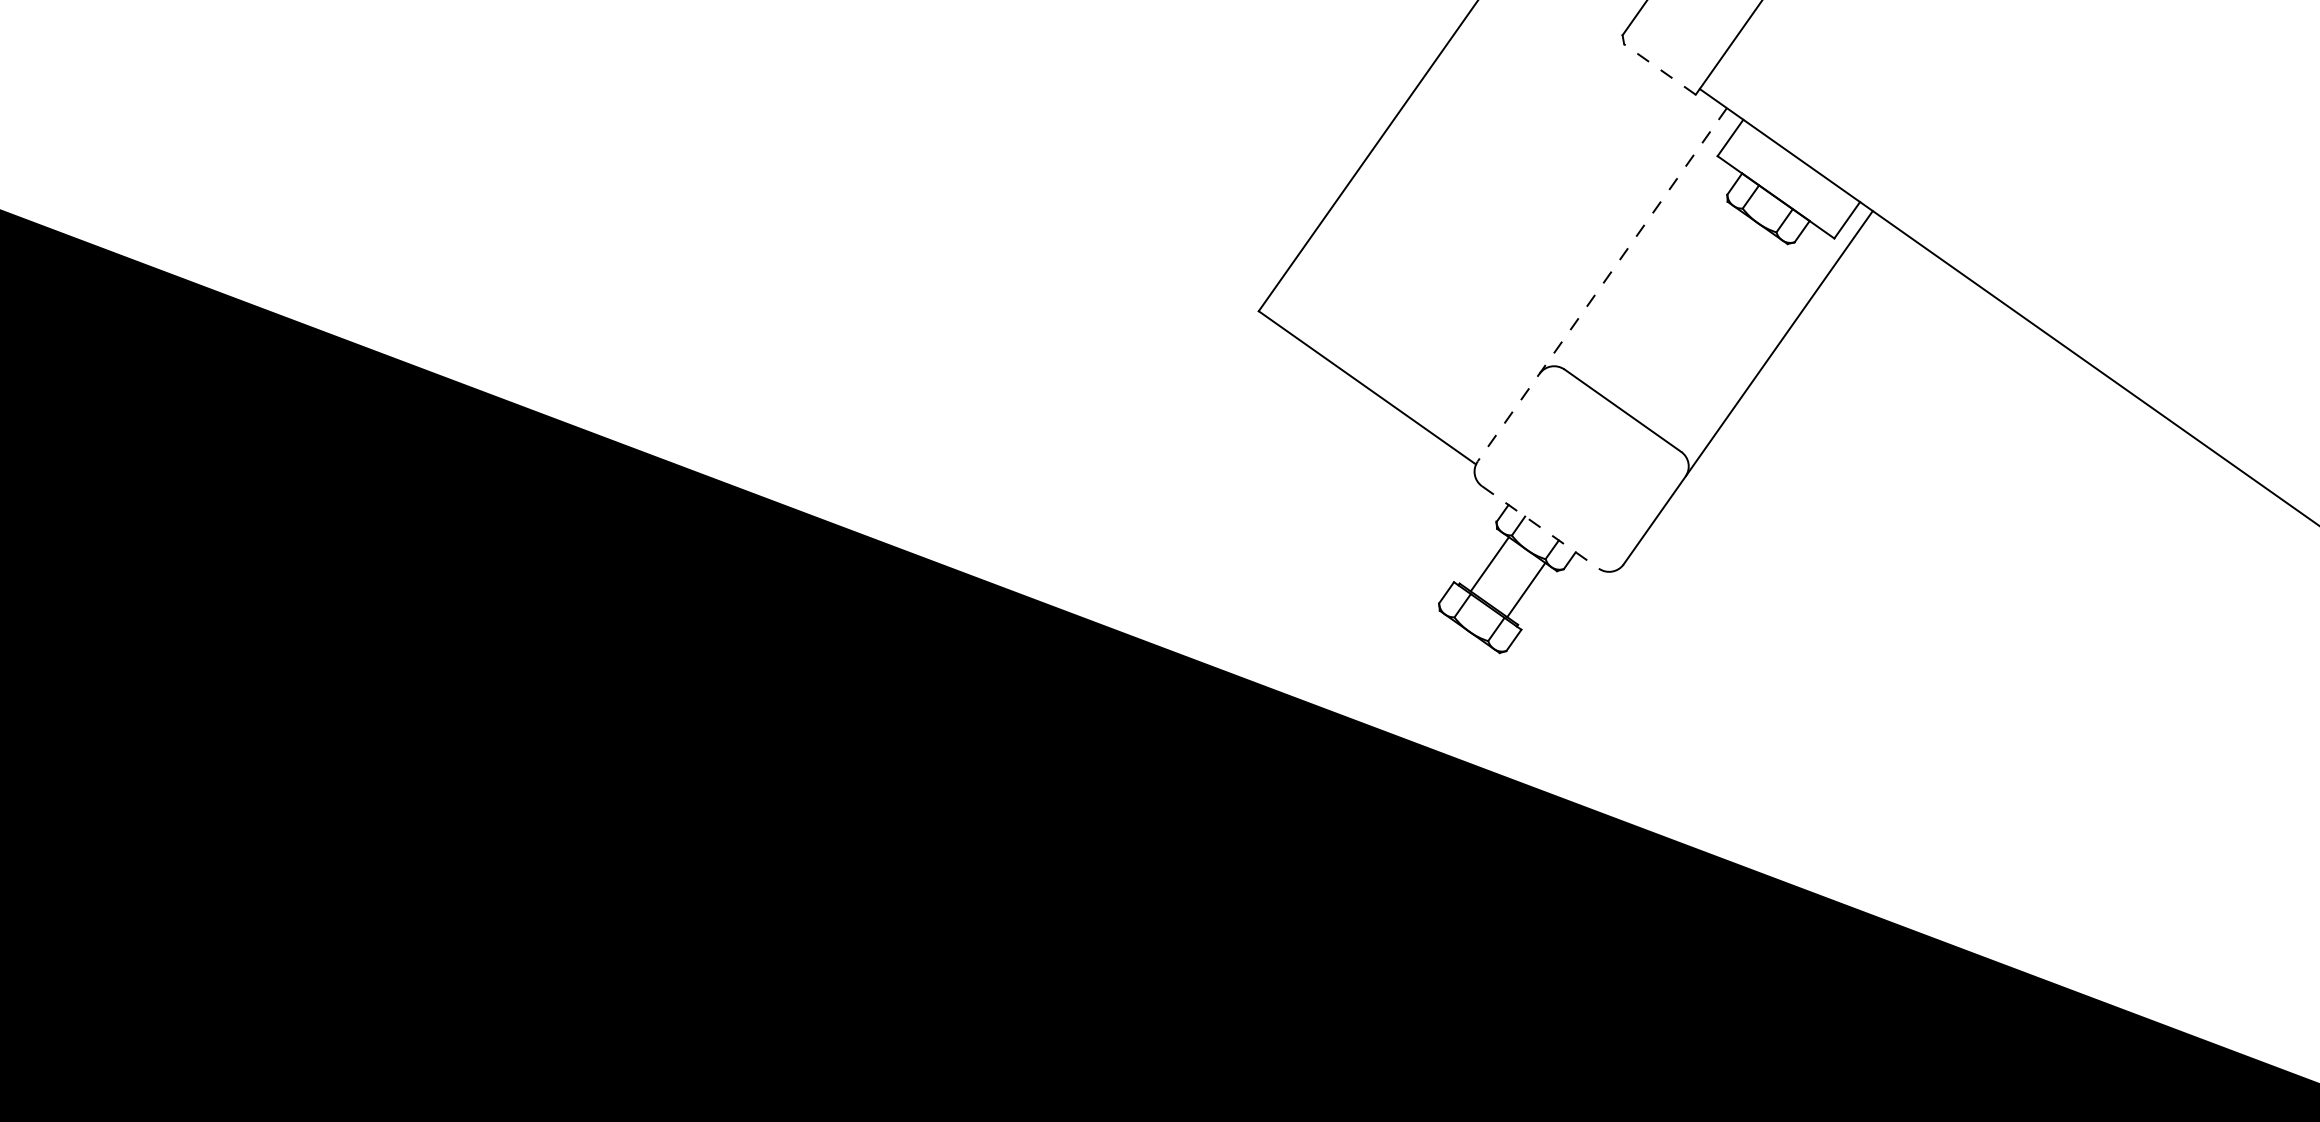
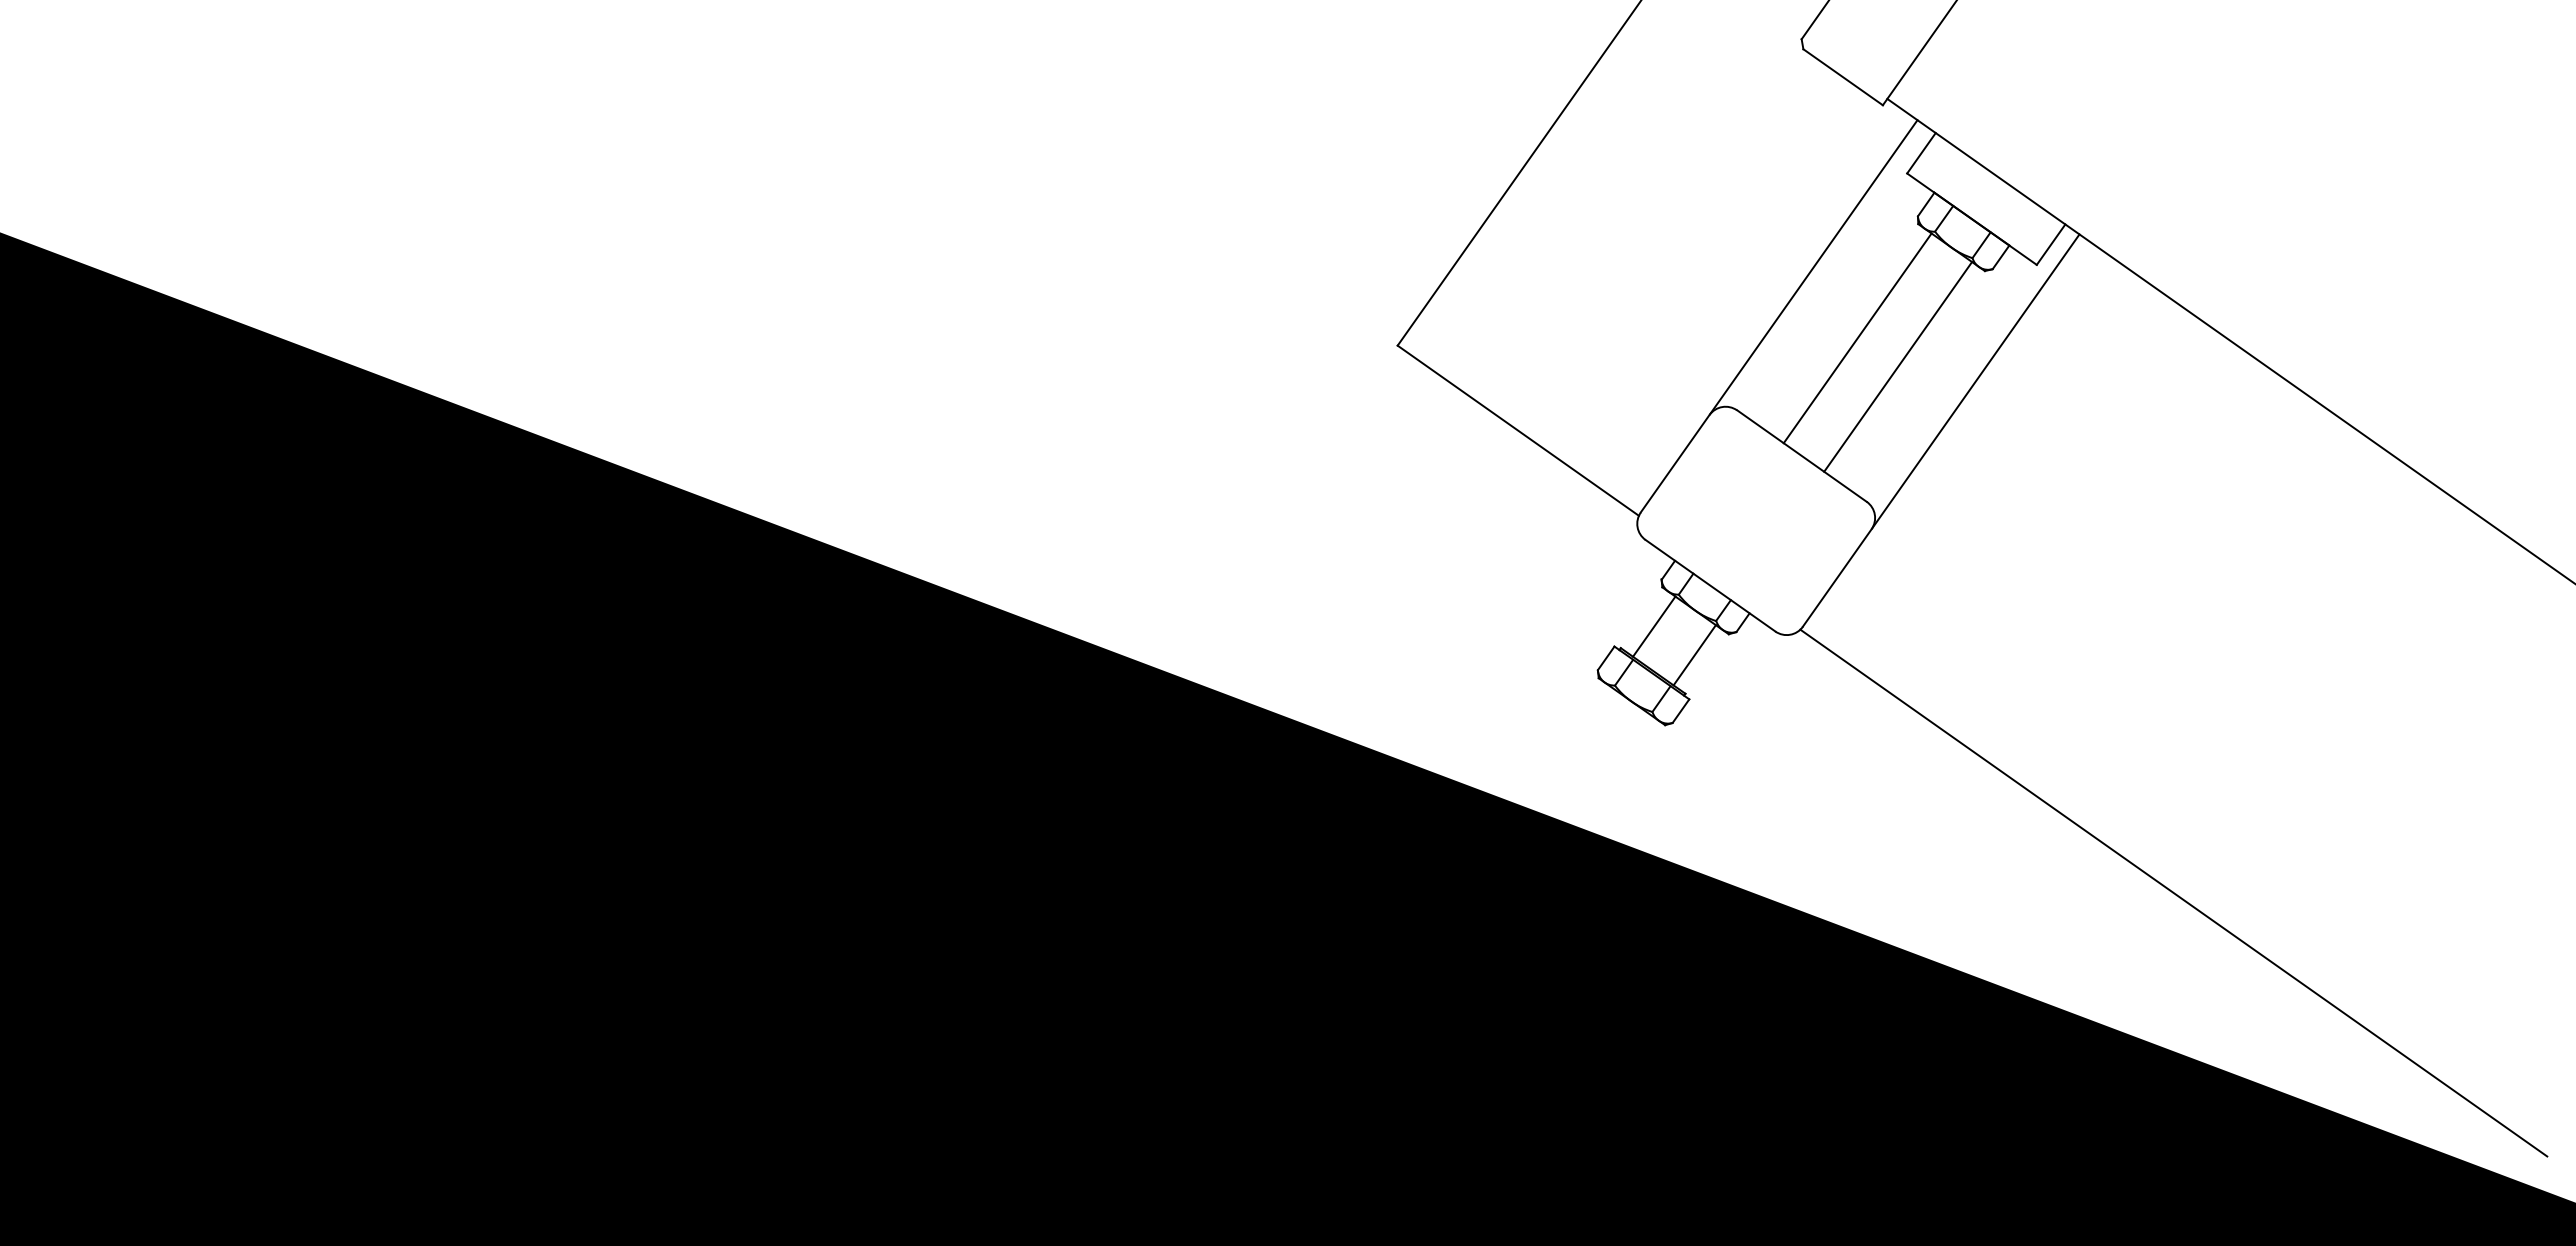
line: (1660, 69) -> (1843, 77), dashed -> solid
line: (1602, 284) -> (1779, 316), dashed -> solid
line: (1672, 304) -> (1857, 338), added
line: (1709, 329) -> (1898, 366), added
line: (1540, 528) -> (1710, 586), dashed -> solid
line: (1957, 803) -> (2173, 892), added

